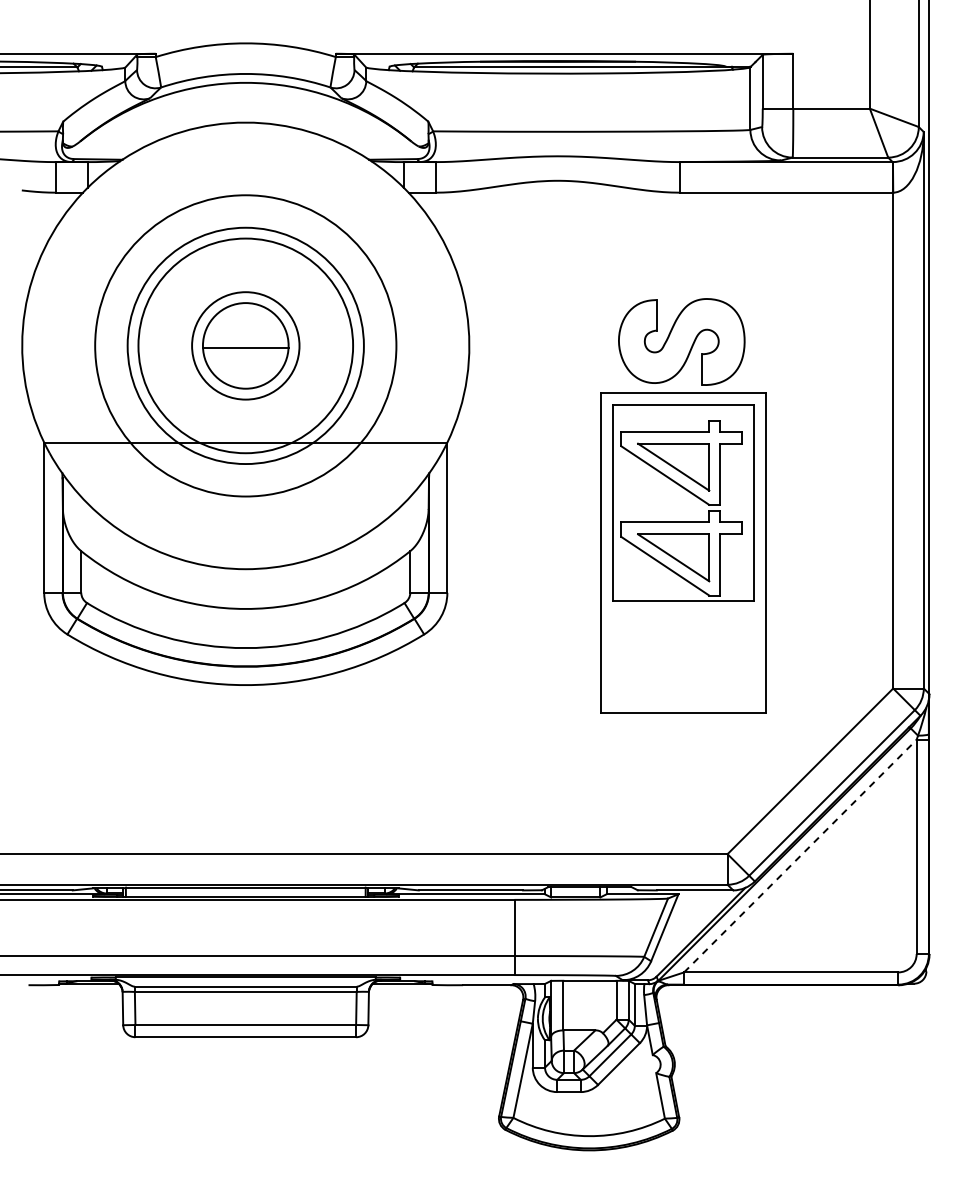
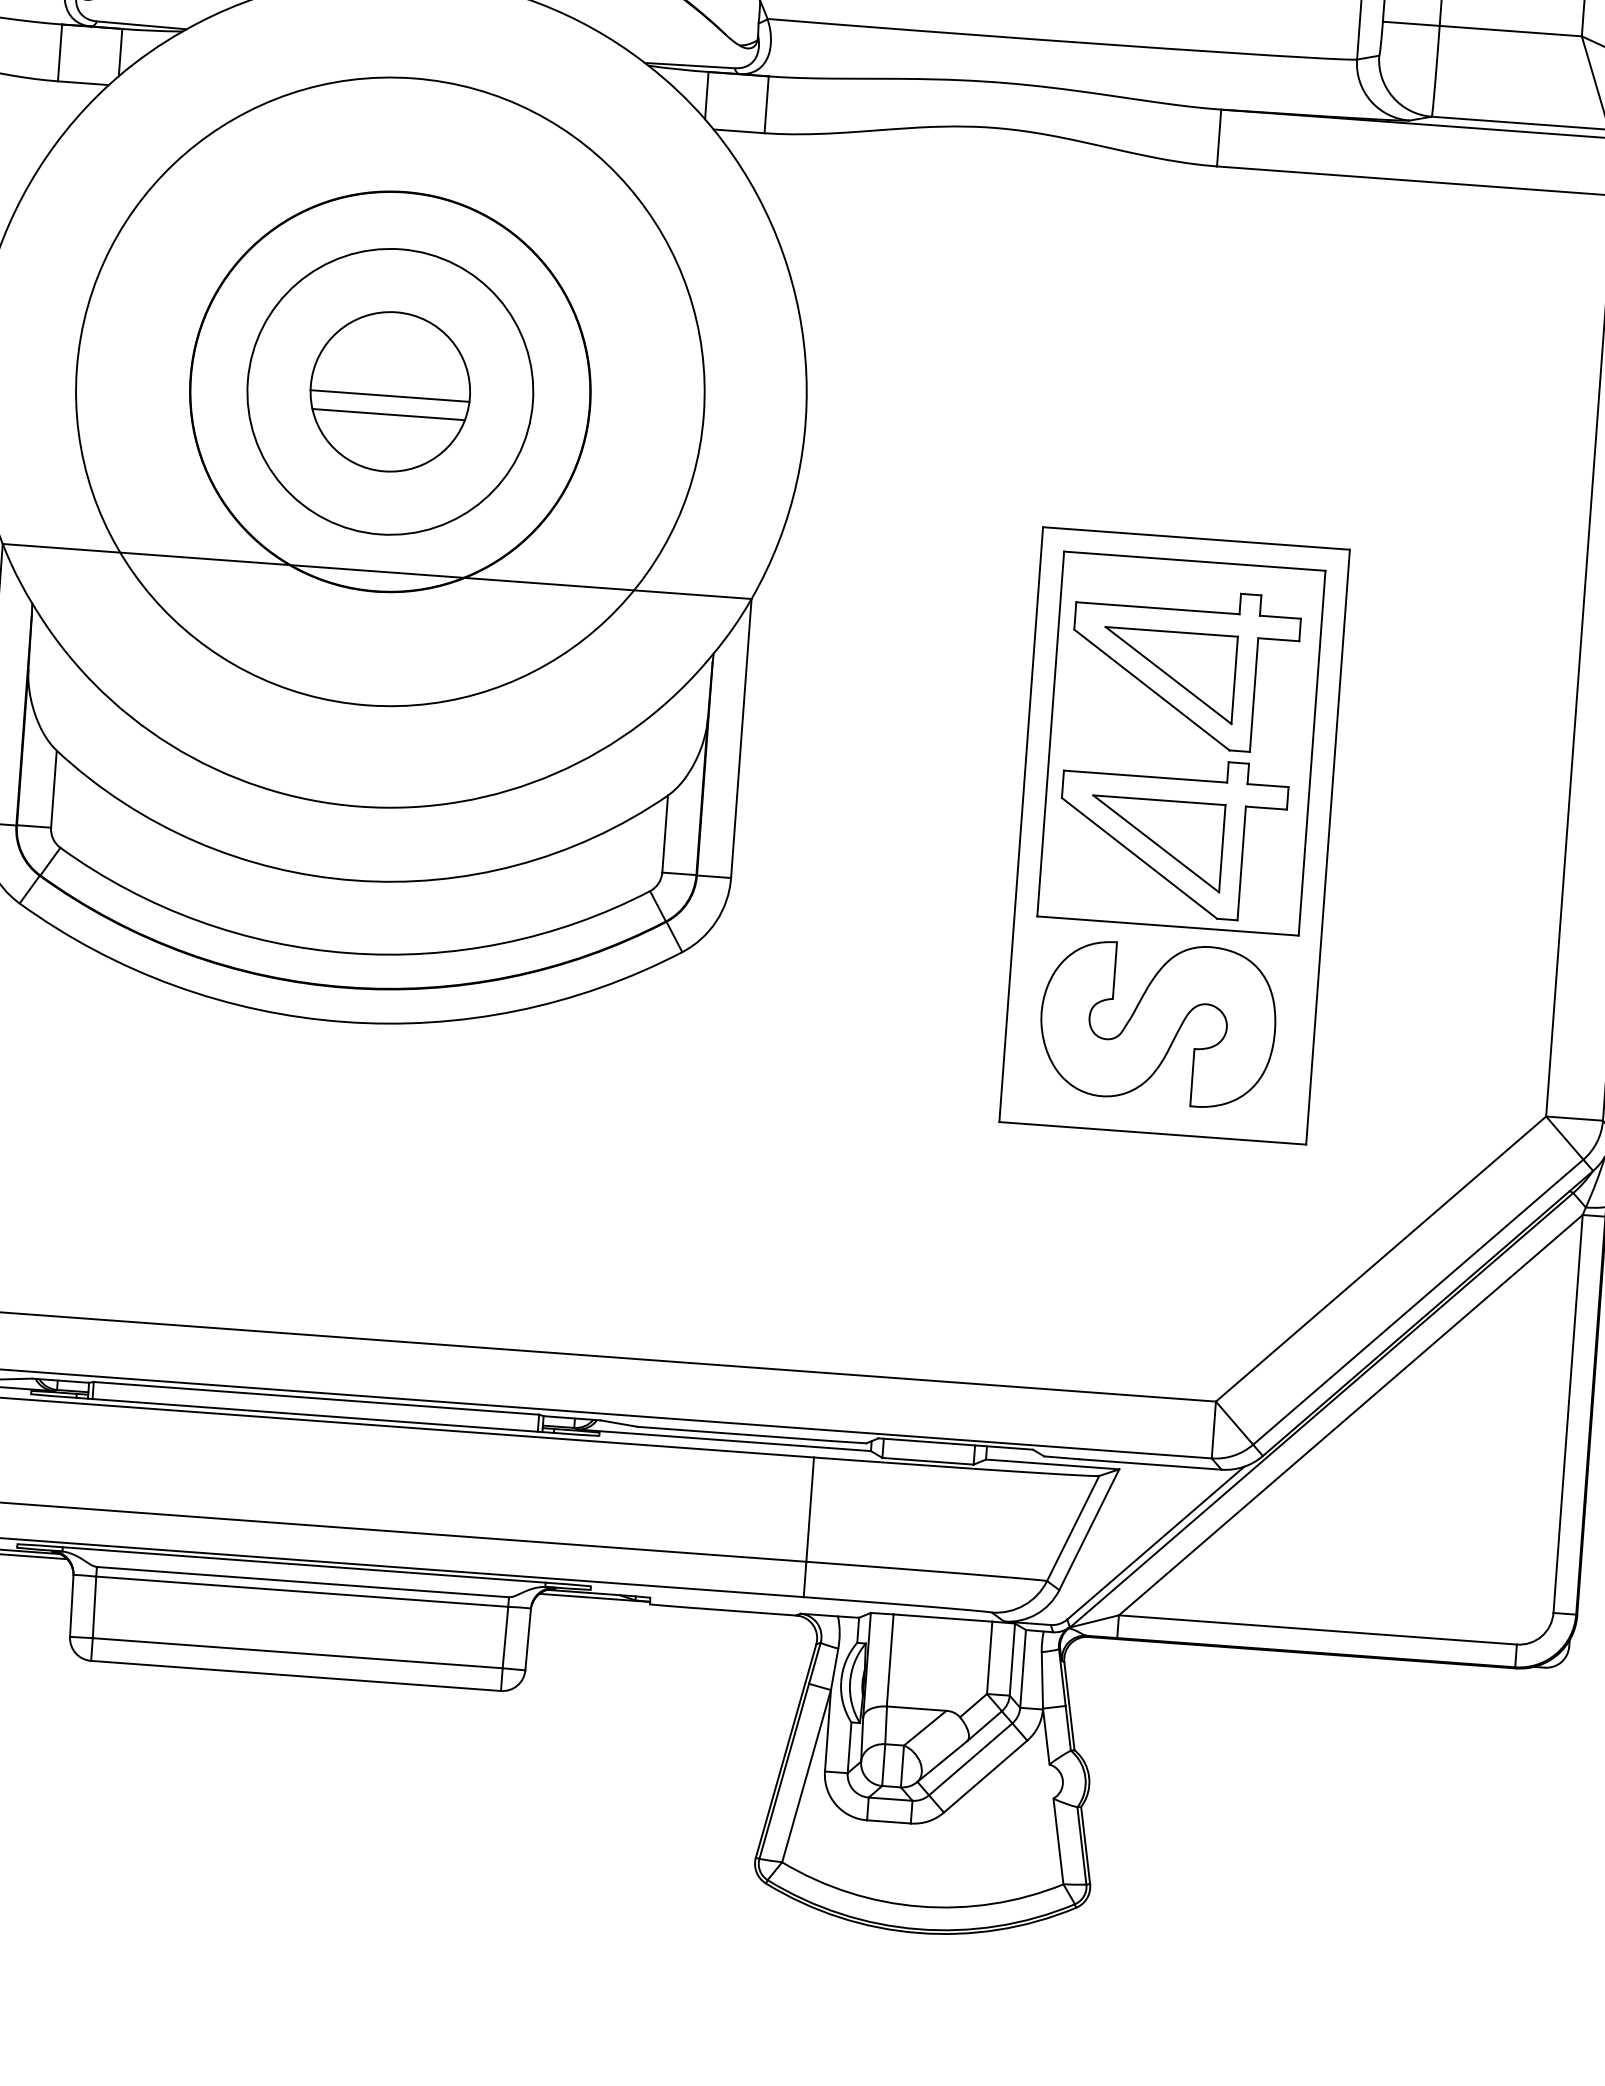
part: (681, 341) -> (1157, 1022), moved
circle: (245, 345) -> (389, 391), size x0.71
circle: (245, 345) -> (389, 391), size x1.43
circle: (245, 345) -> (389, 391), size x1.43
line: (245, 358) -> (388, 415), added
line: (800, 855) -> (1351, 1414), dashed -> solid

